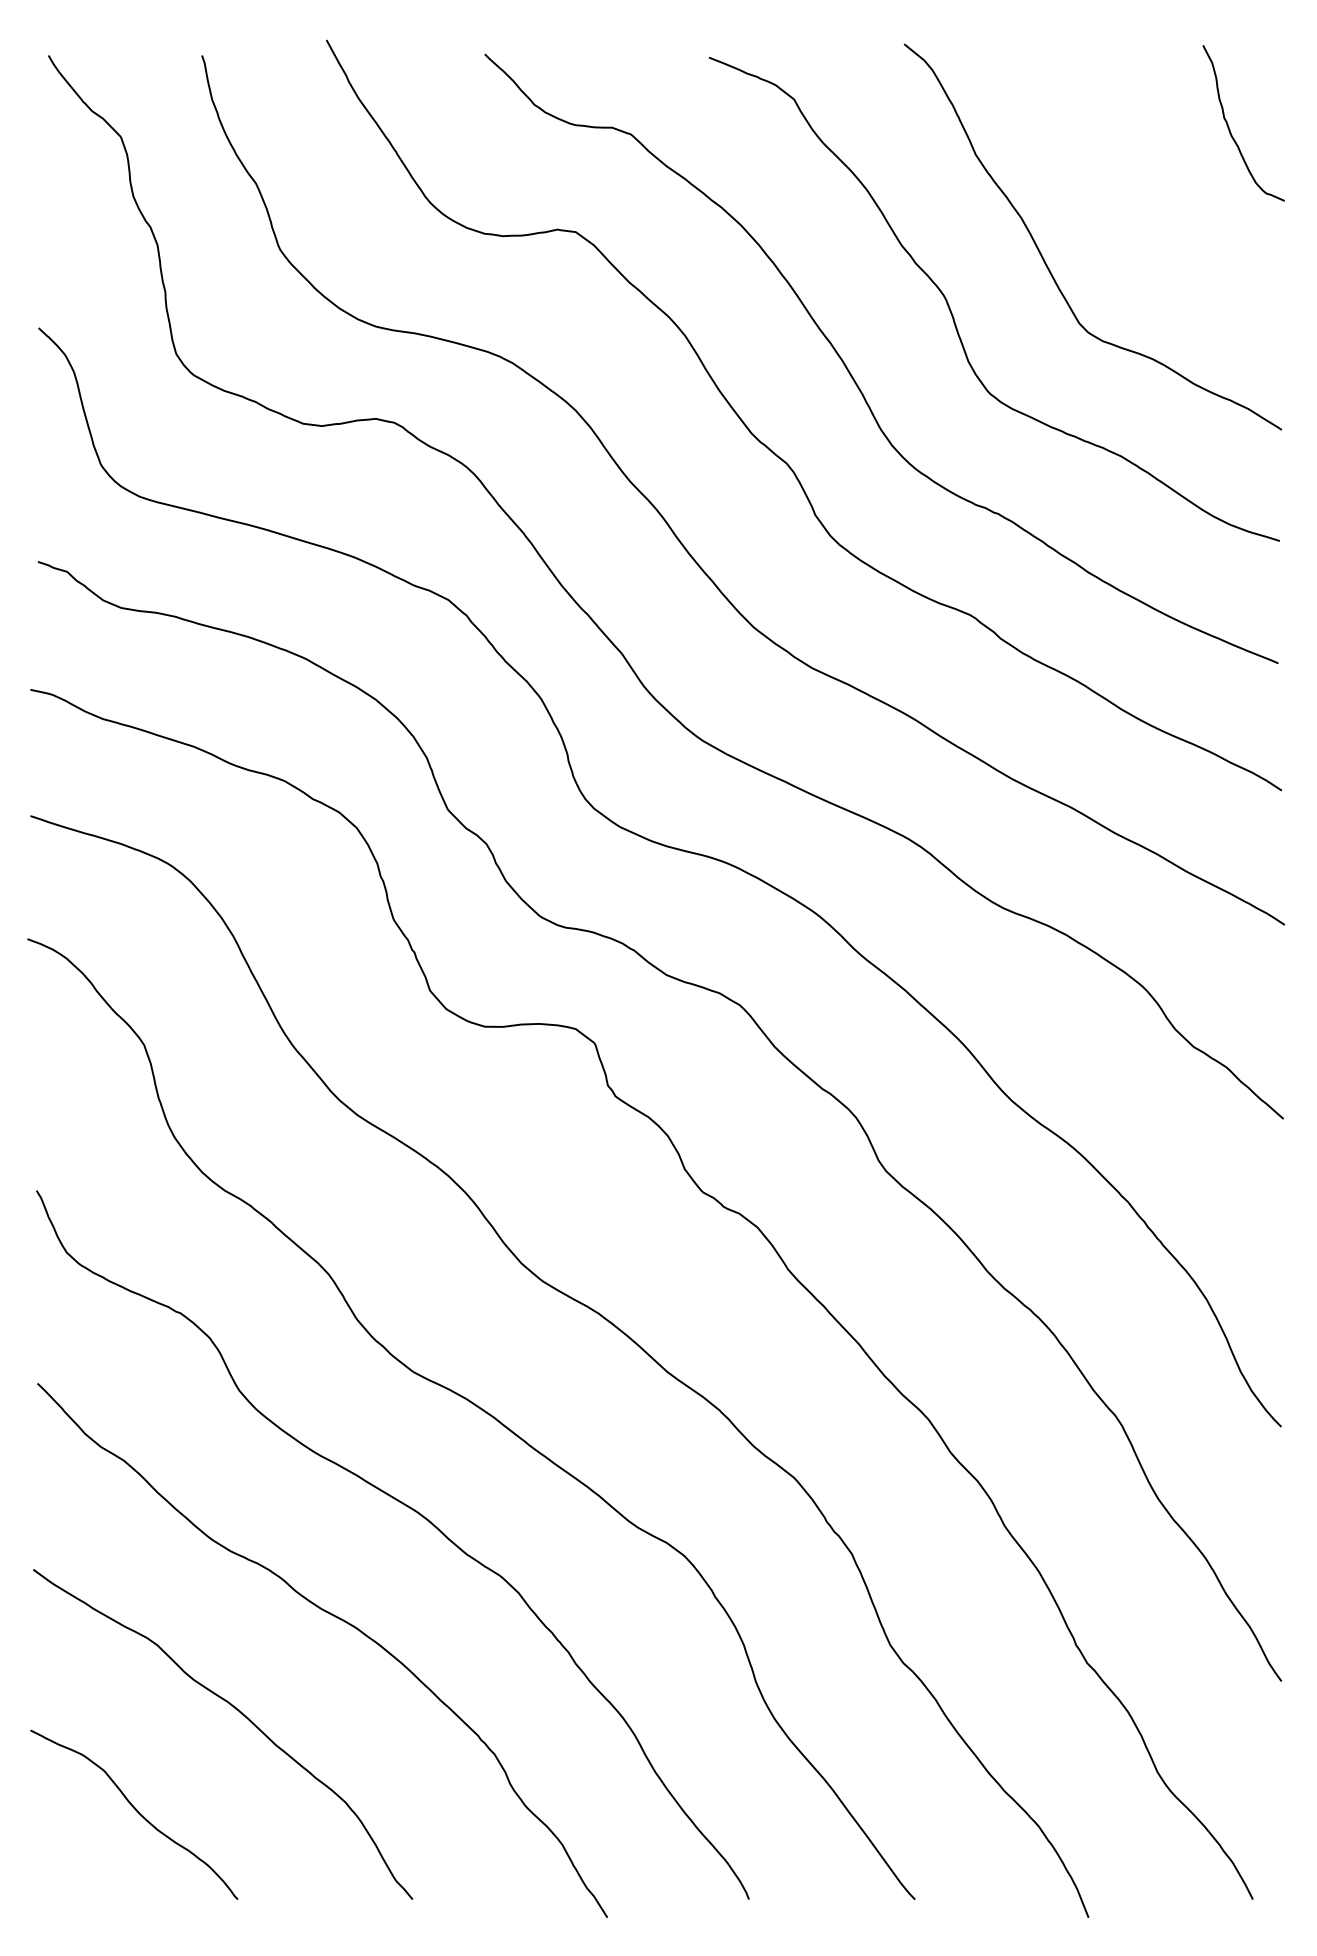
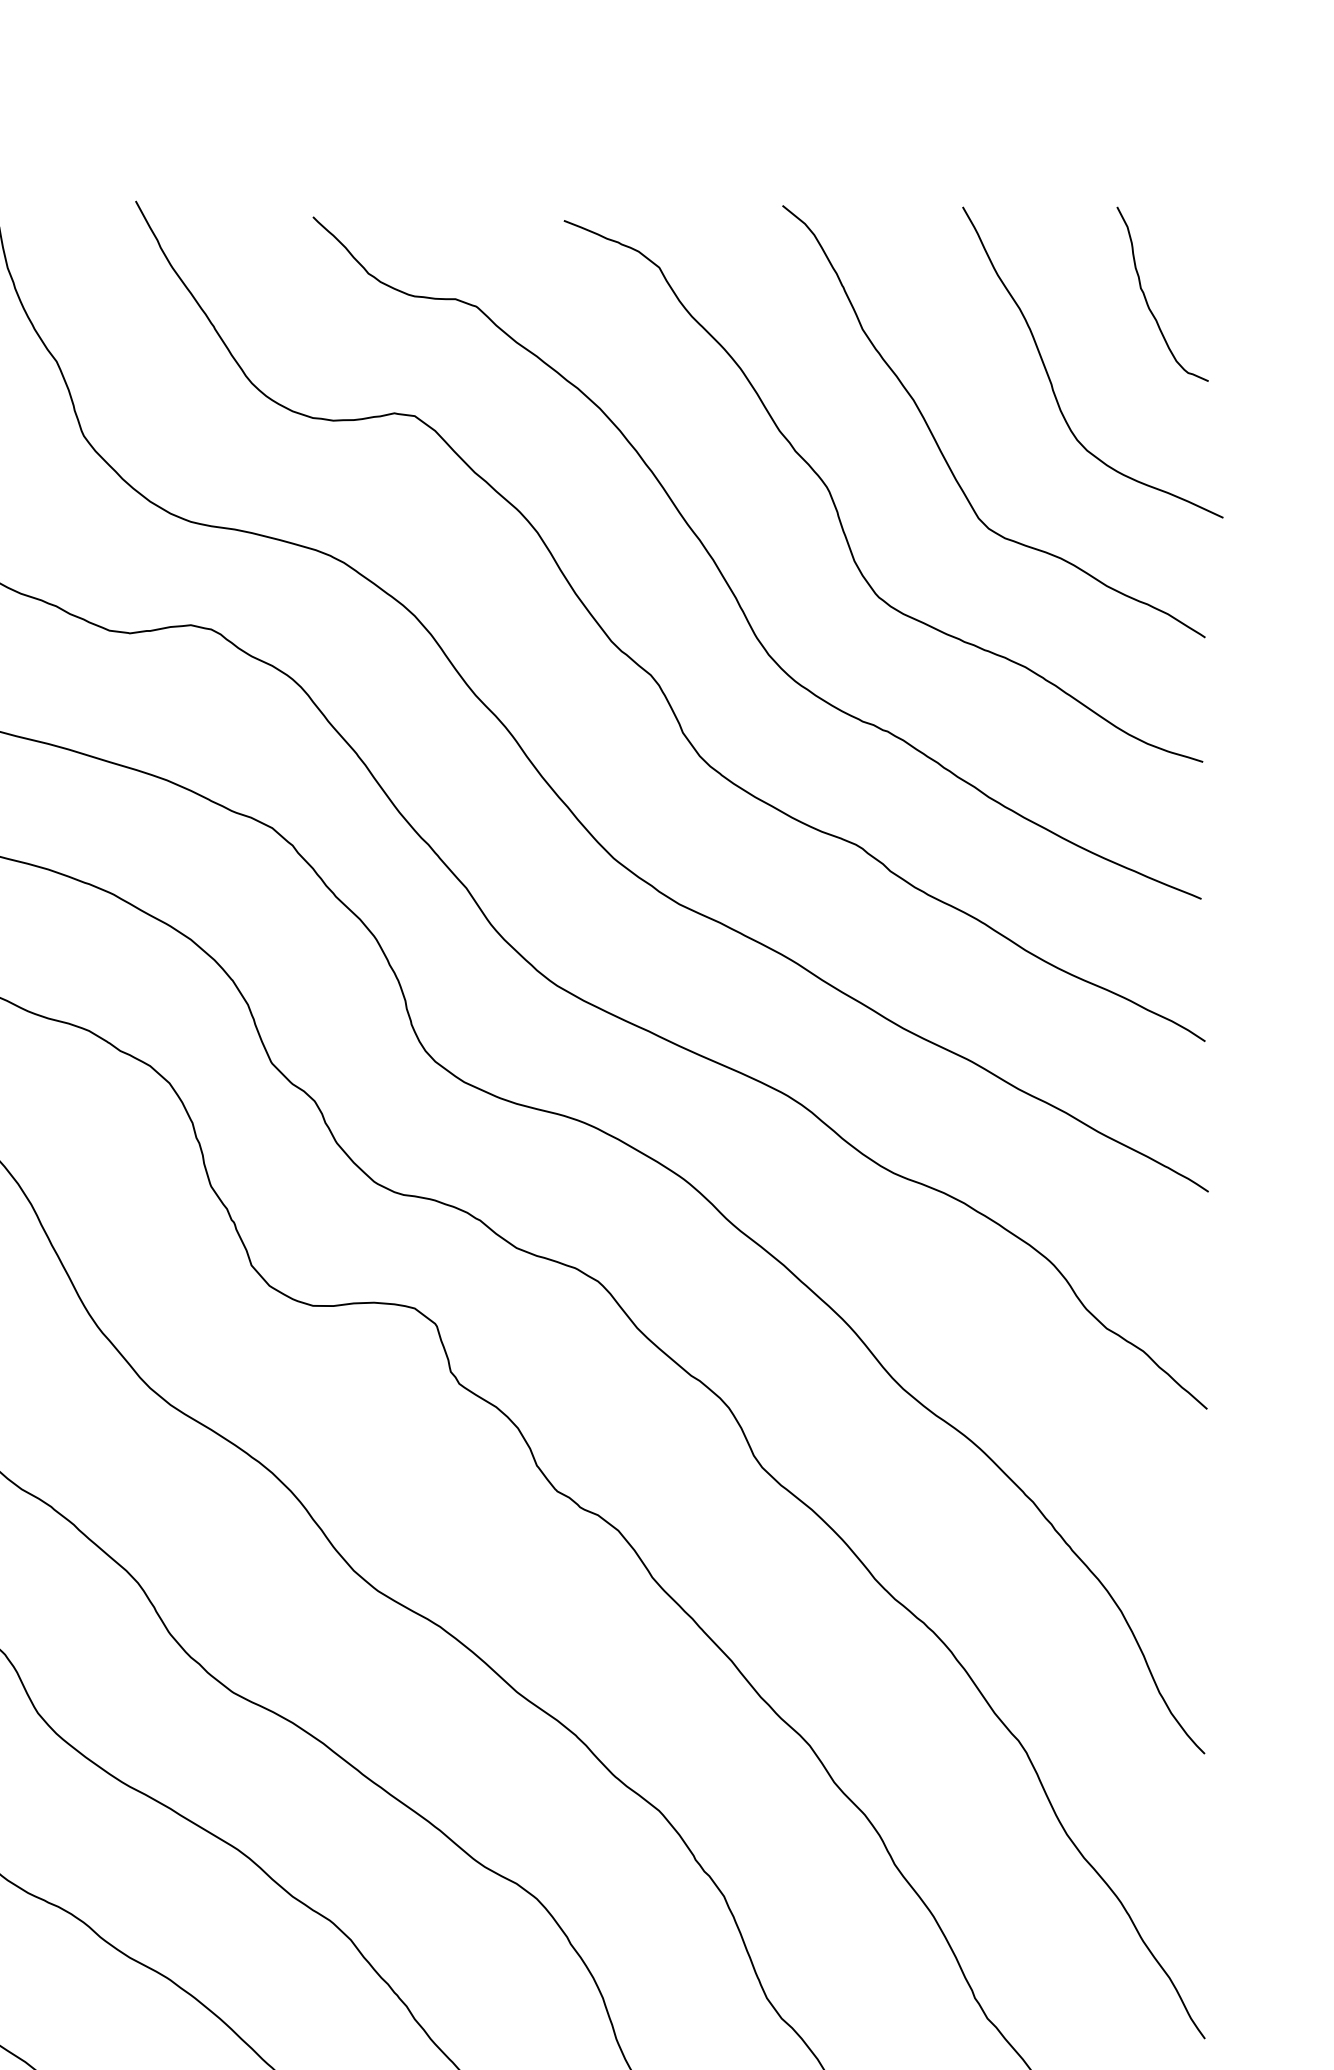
curve: (1144, 200) -> (1051, 380), added

